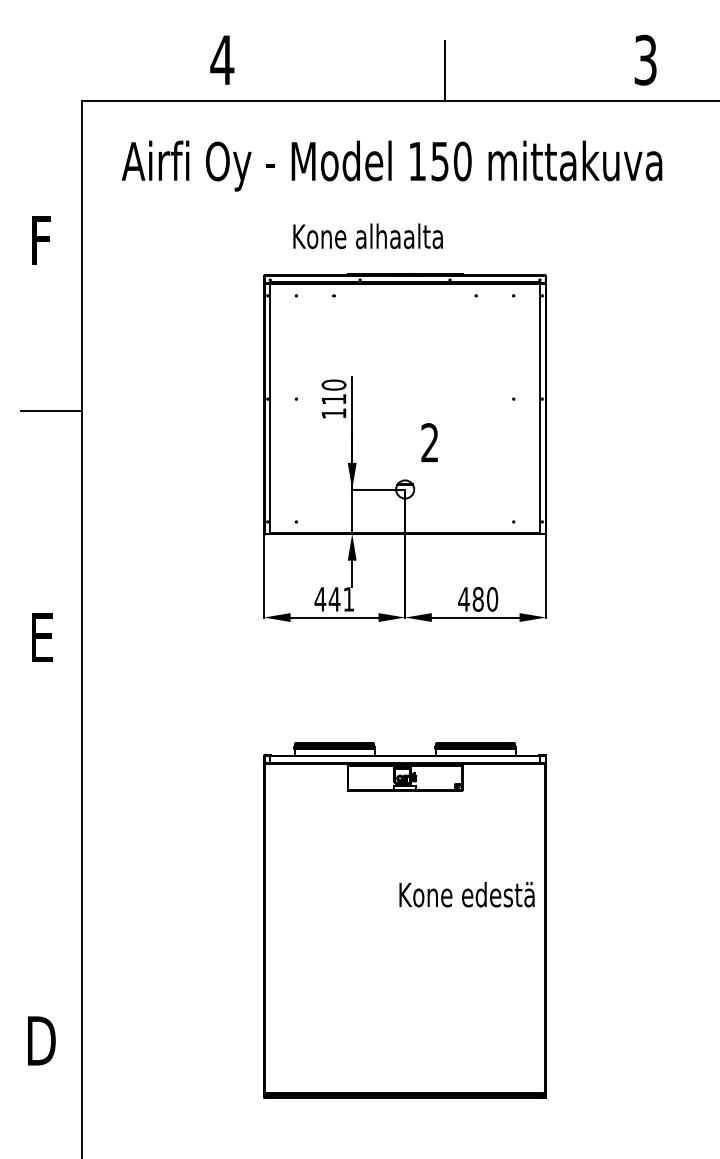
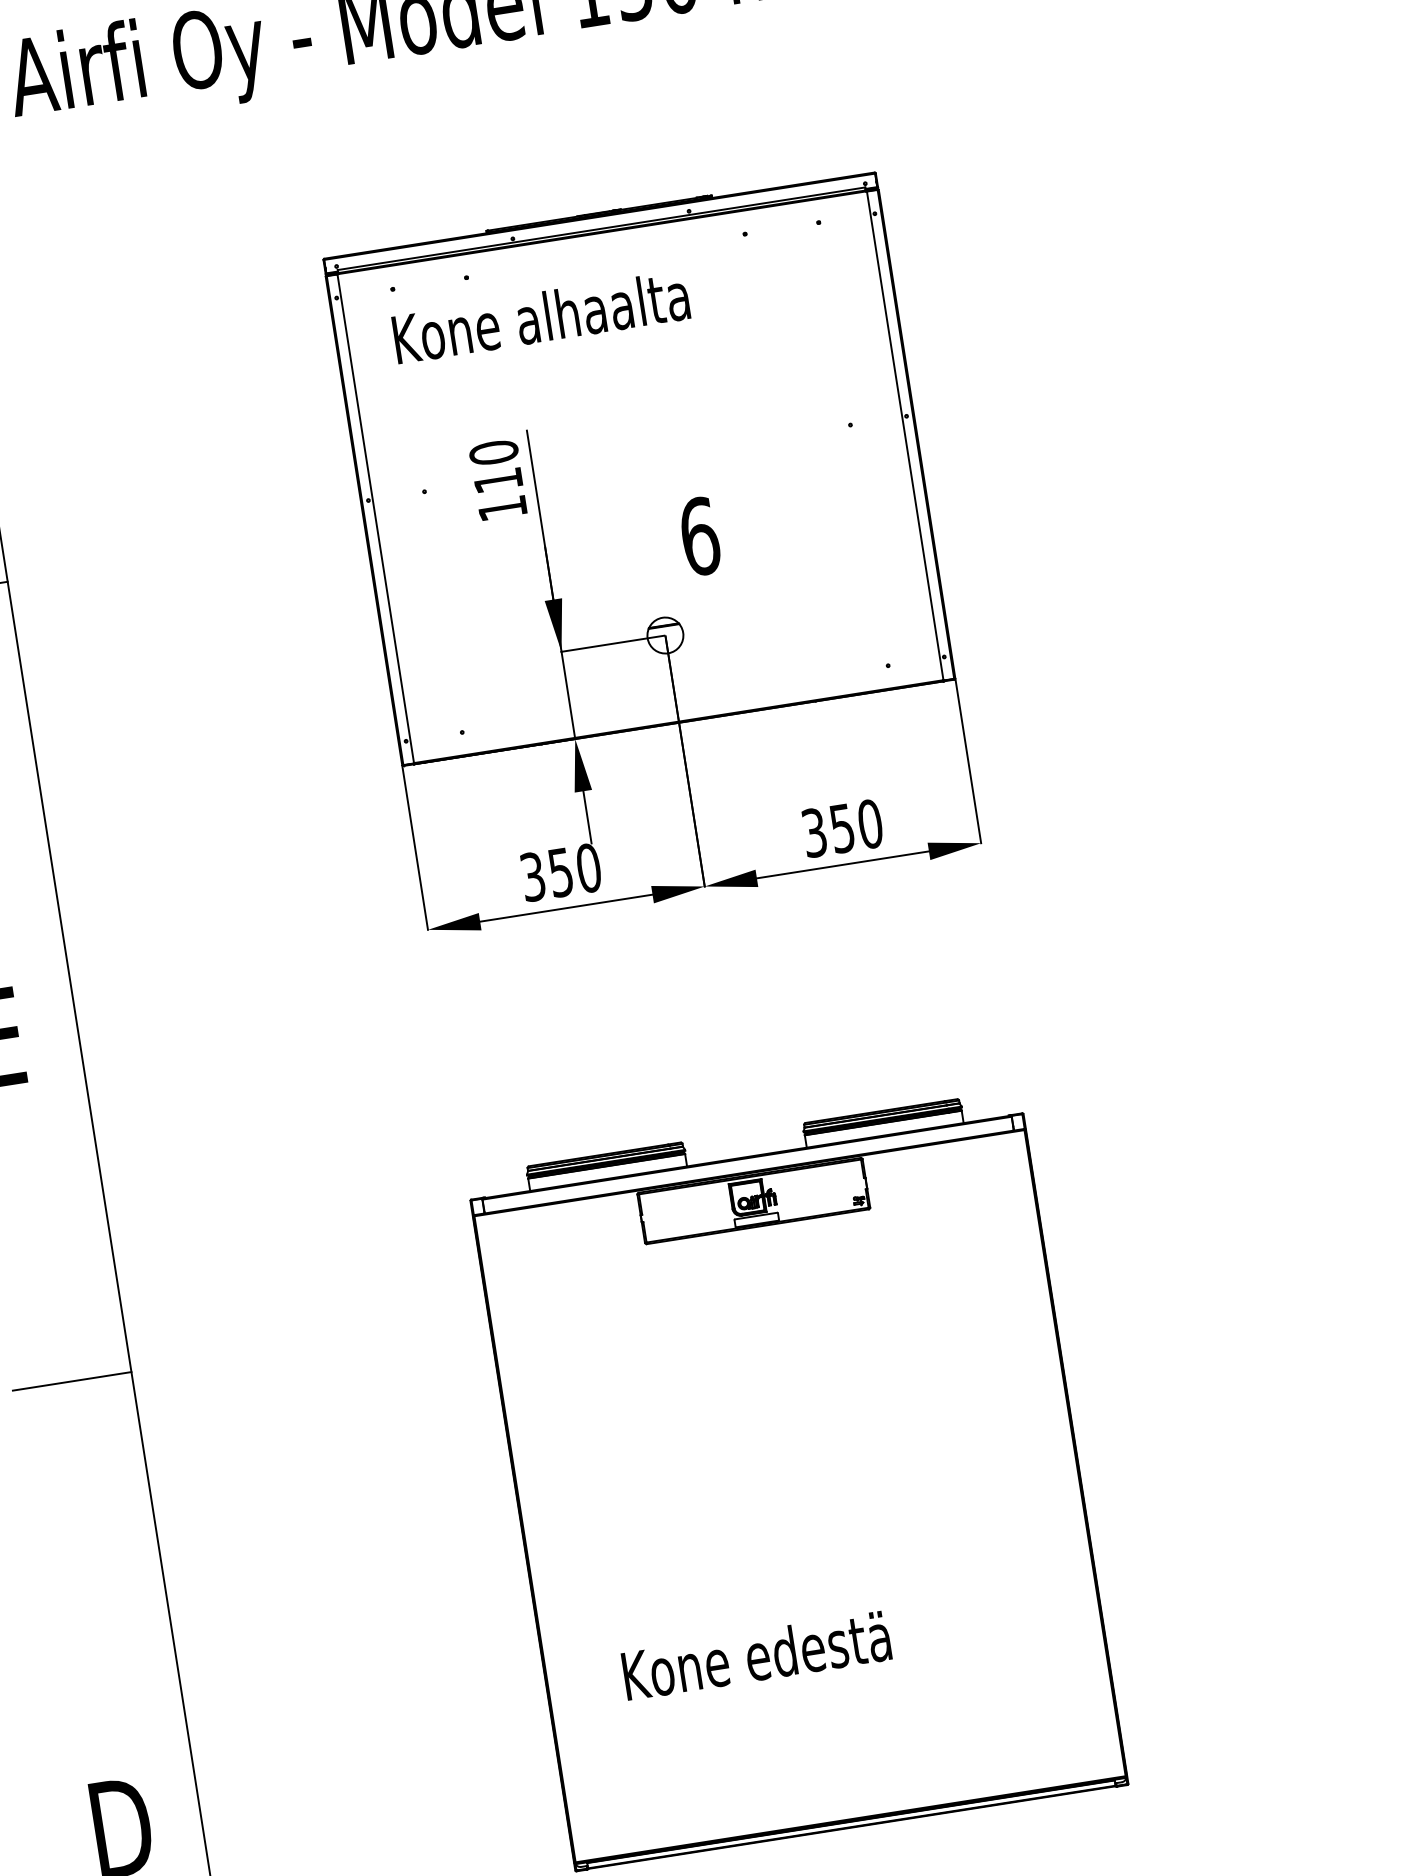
text: (367, 236) -> (539, 317), moved
text: (430, 442) -> (700, 535), 2 -> 6
text: (470, 598) -> (826, 829), 480 -> 350
text: (334, 599) -> (560, 872), 441 -> 350
line: (51, 814) -> (71, 1381), added
text: (466, 894) -> (755, 1655), moved

